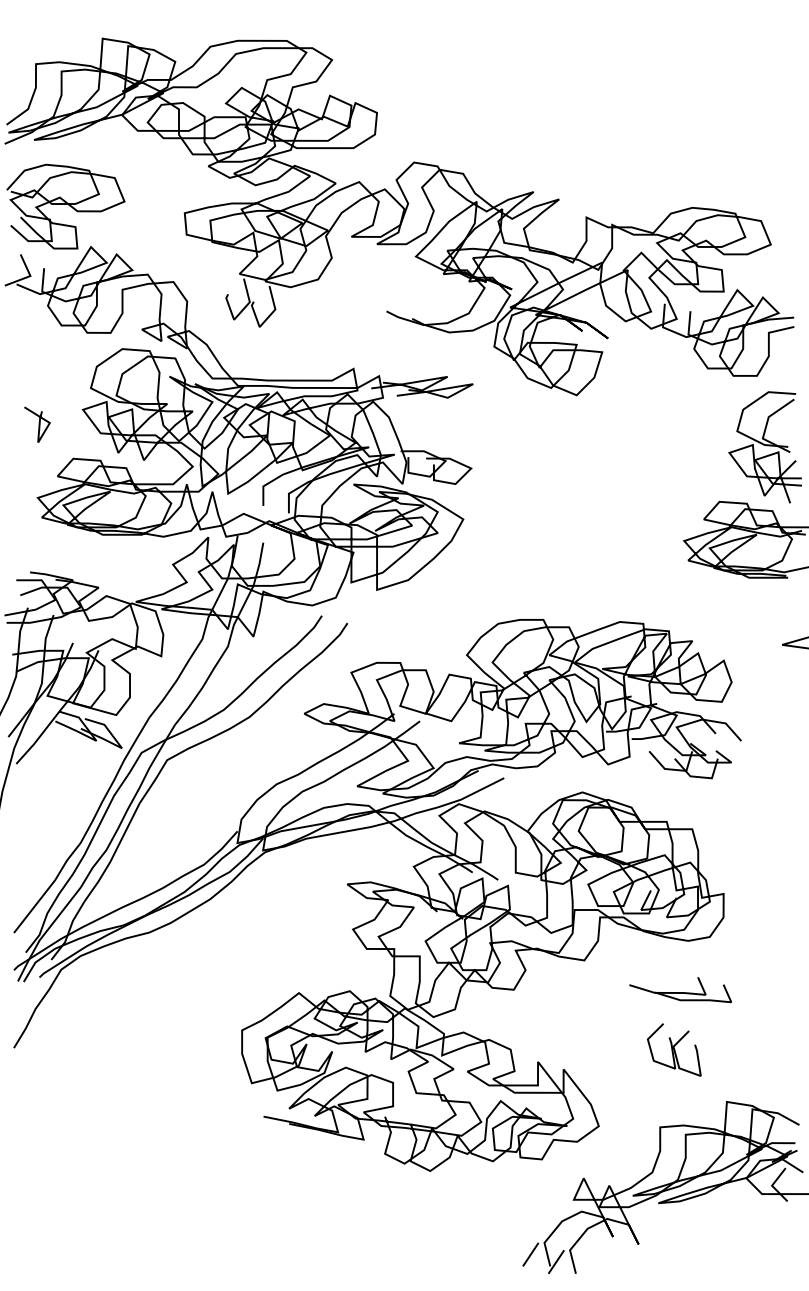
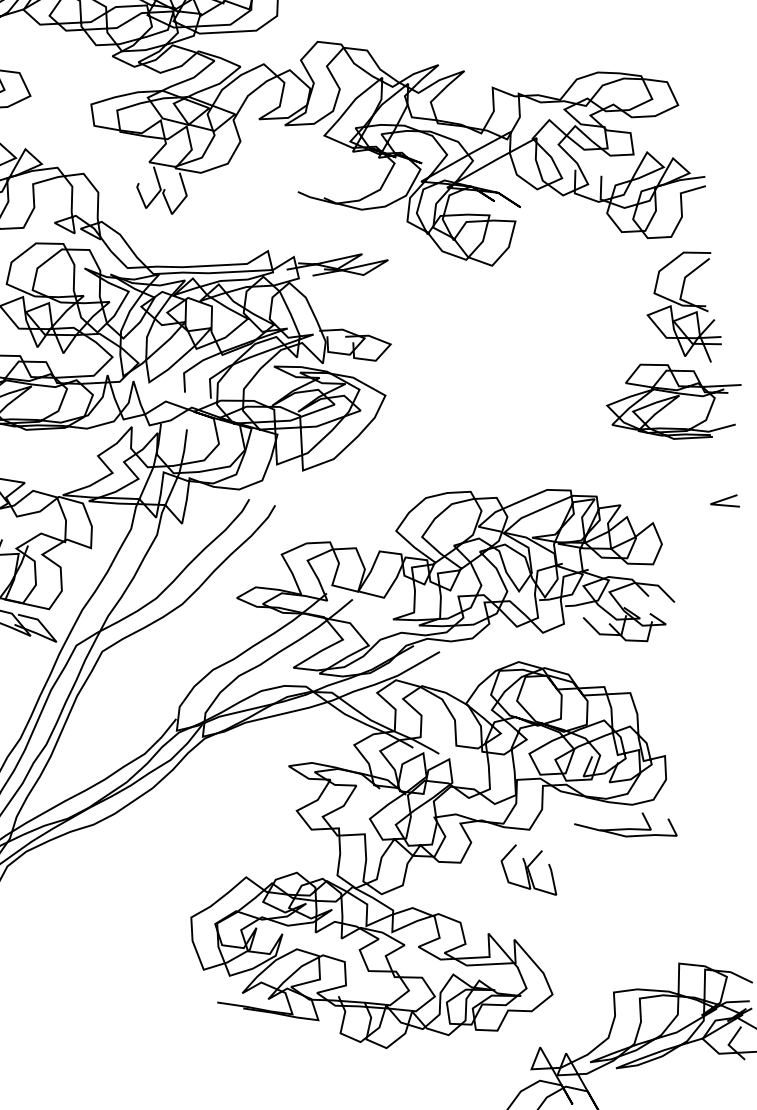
part: (680, 990) -> (625, 826), moved
part: (674, 1049) -> (528, 869), moved

